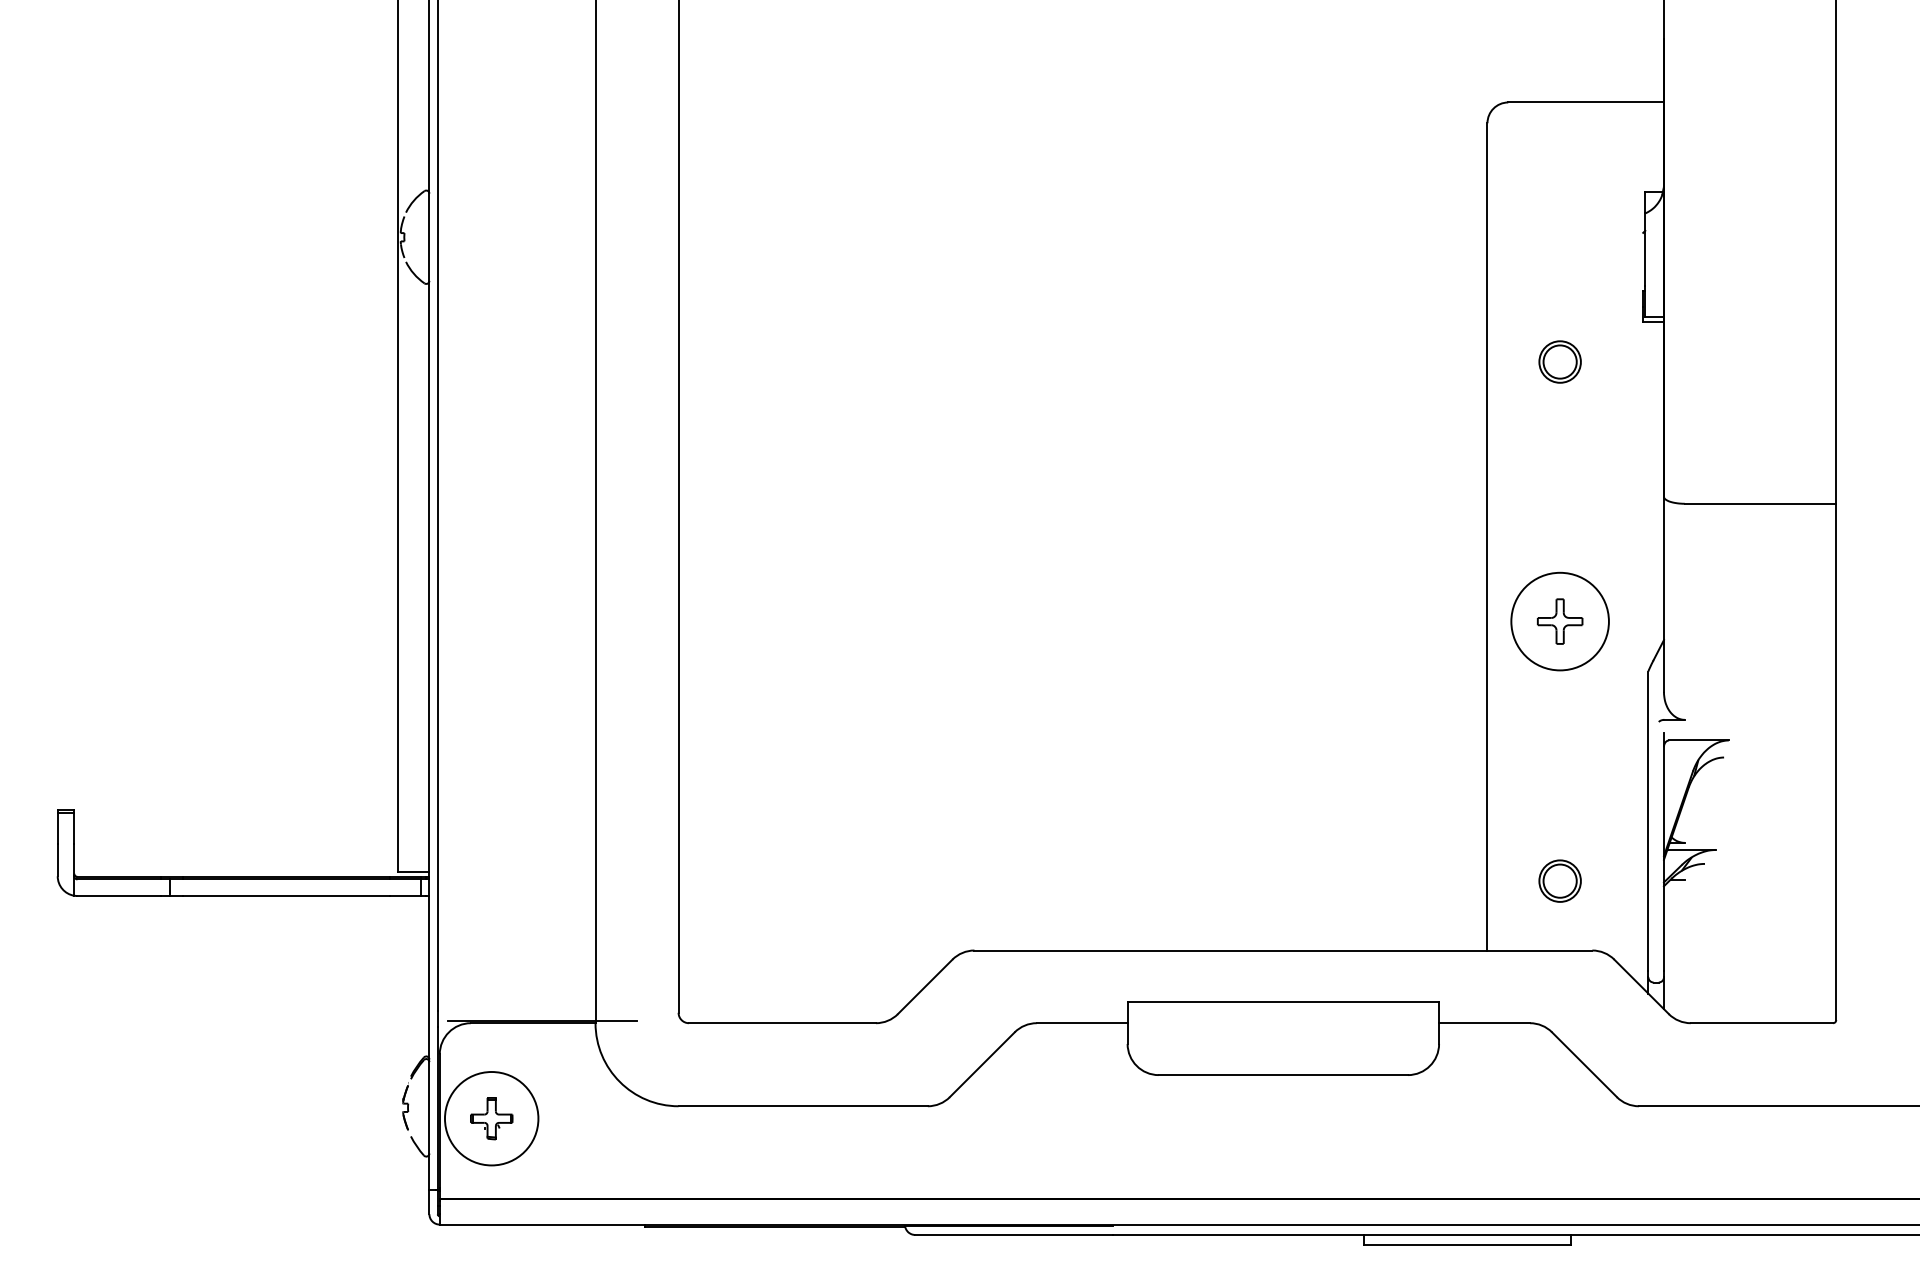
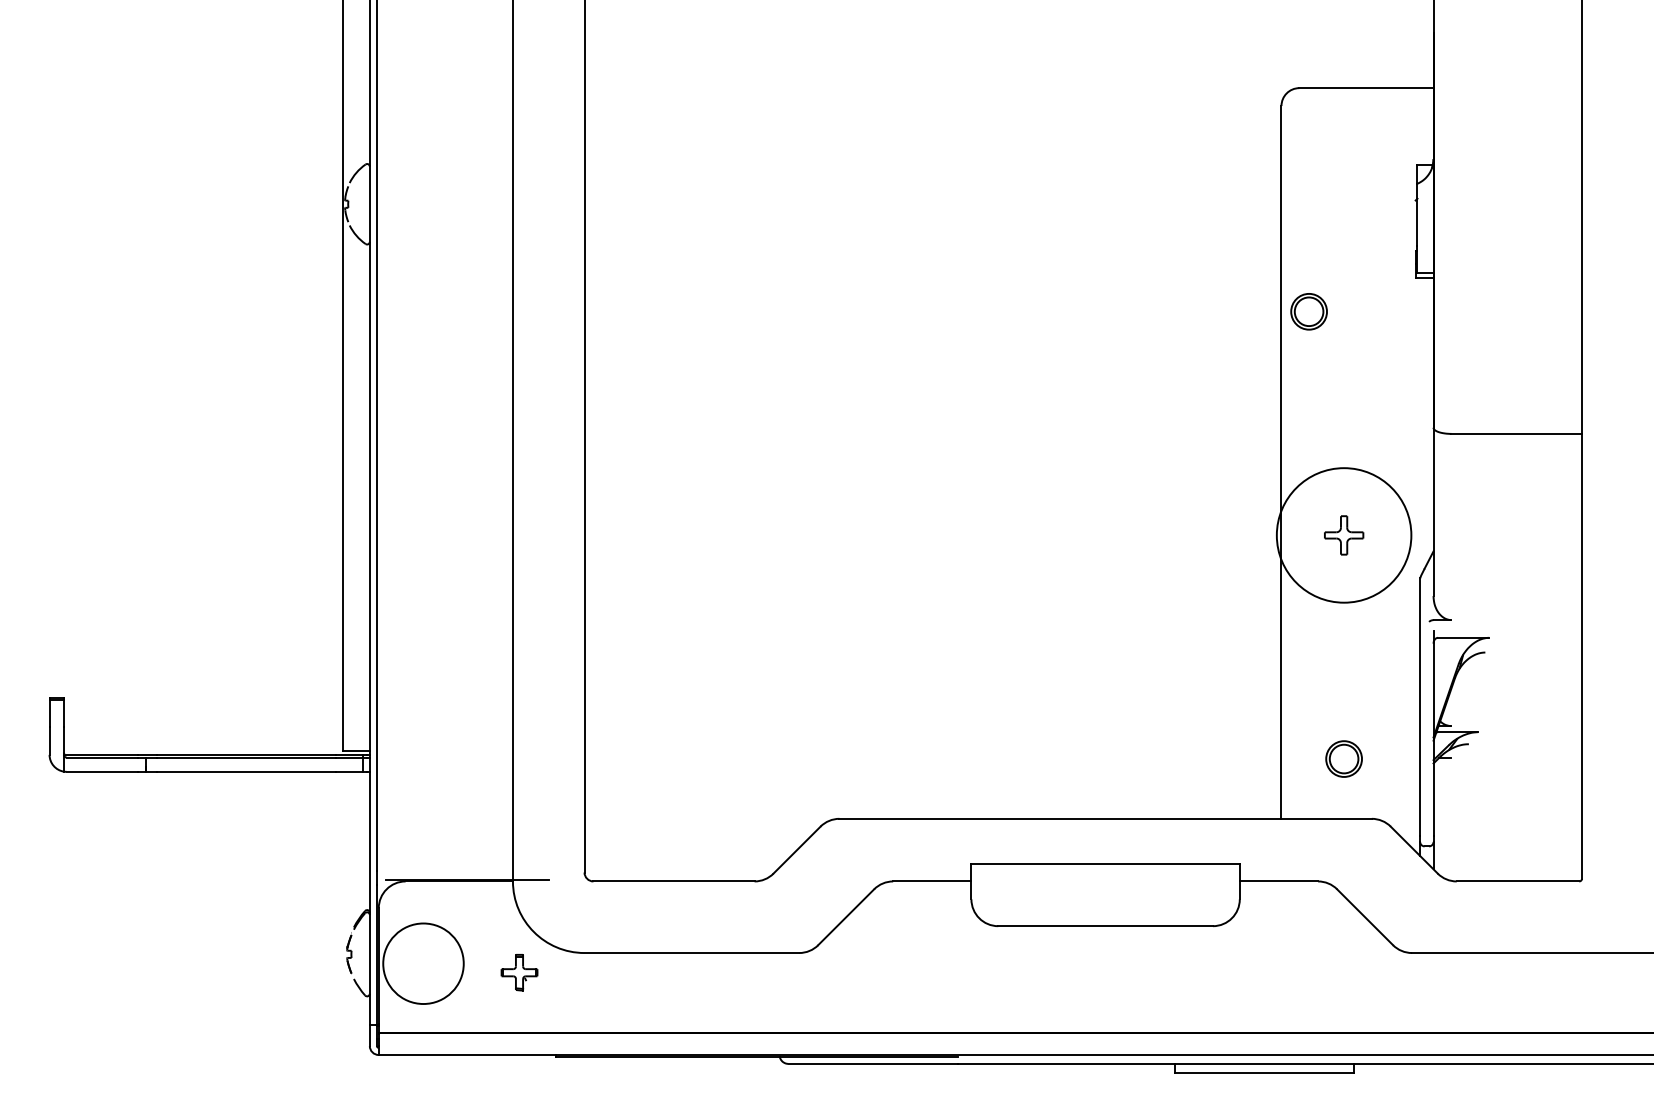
part: (1559, 361) -> (1308, 311), moved
circle: (1560, 621) -> (1344, 535), size x1.6
part: (491, 1118) -> (519, 972), moved

